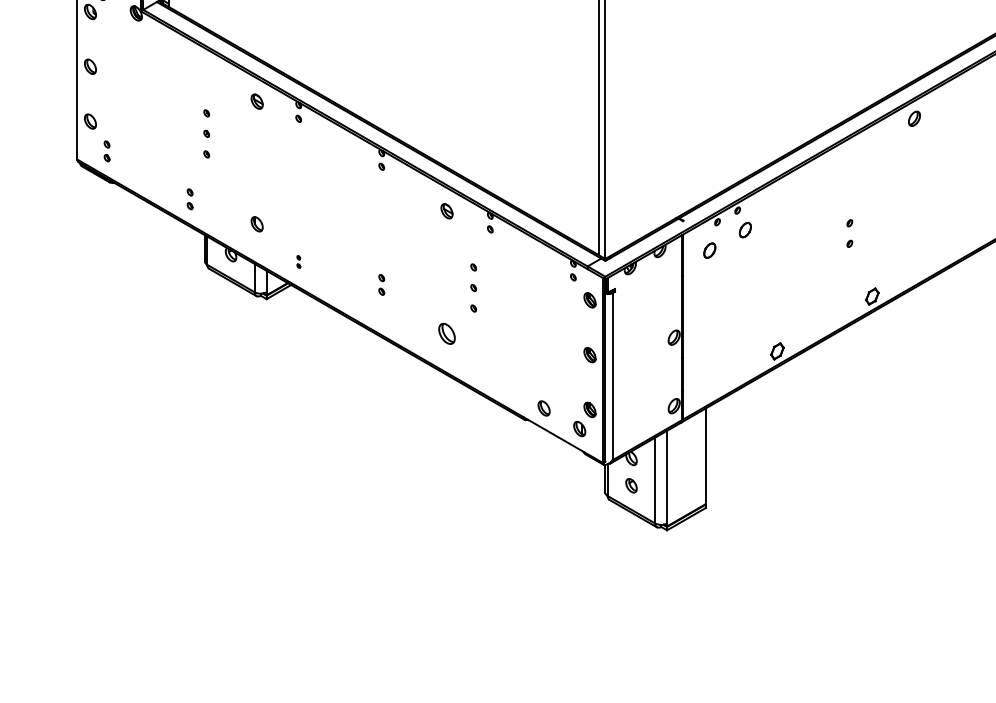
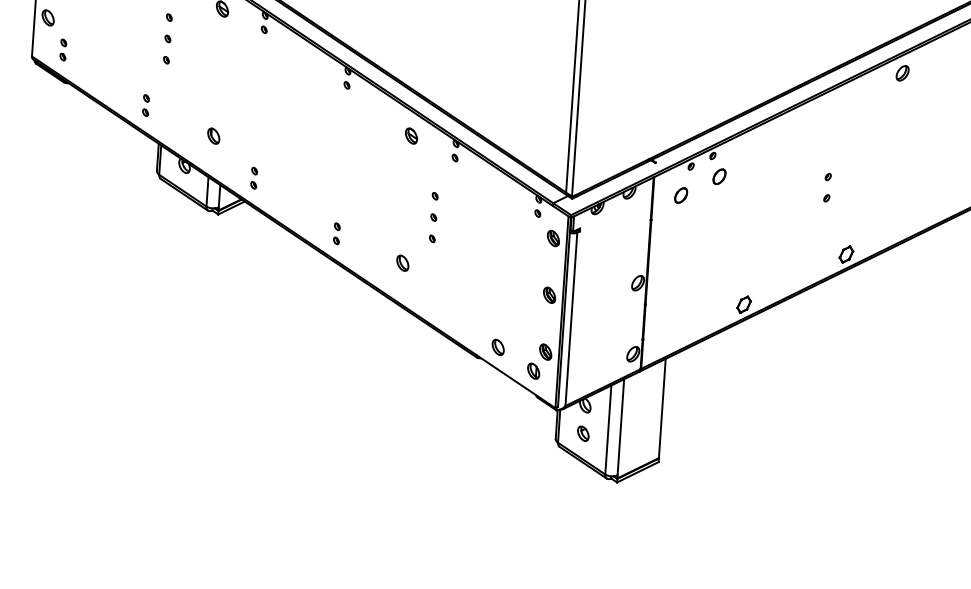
part: (298, 261) -> (253, 177), size x1.67
part: (381, 284) -> (336, 233), moved
part: (446, 333) -> (402, 262), size x0.71

